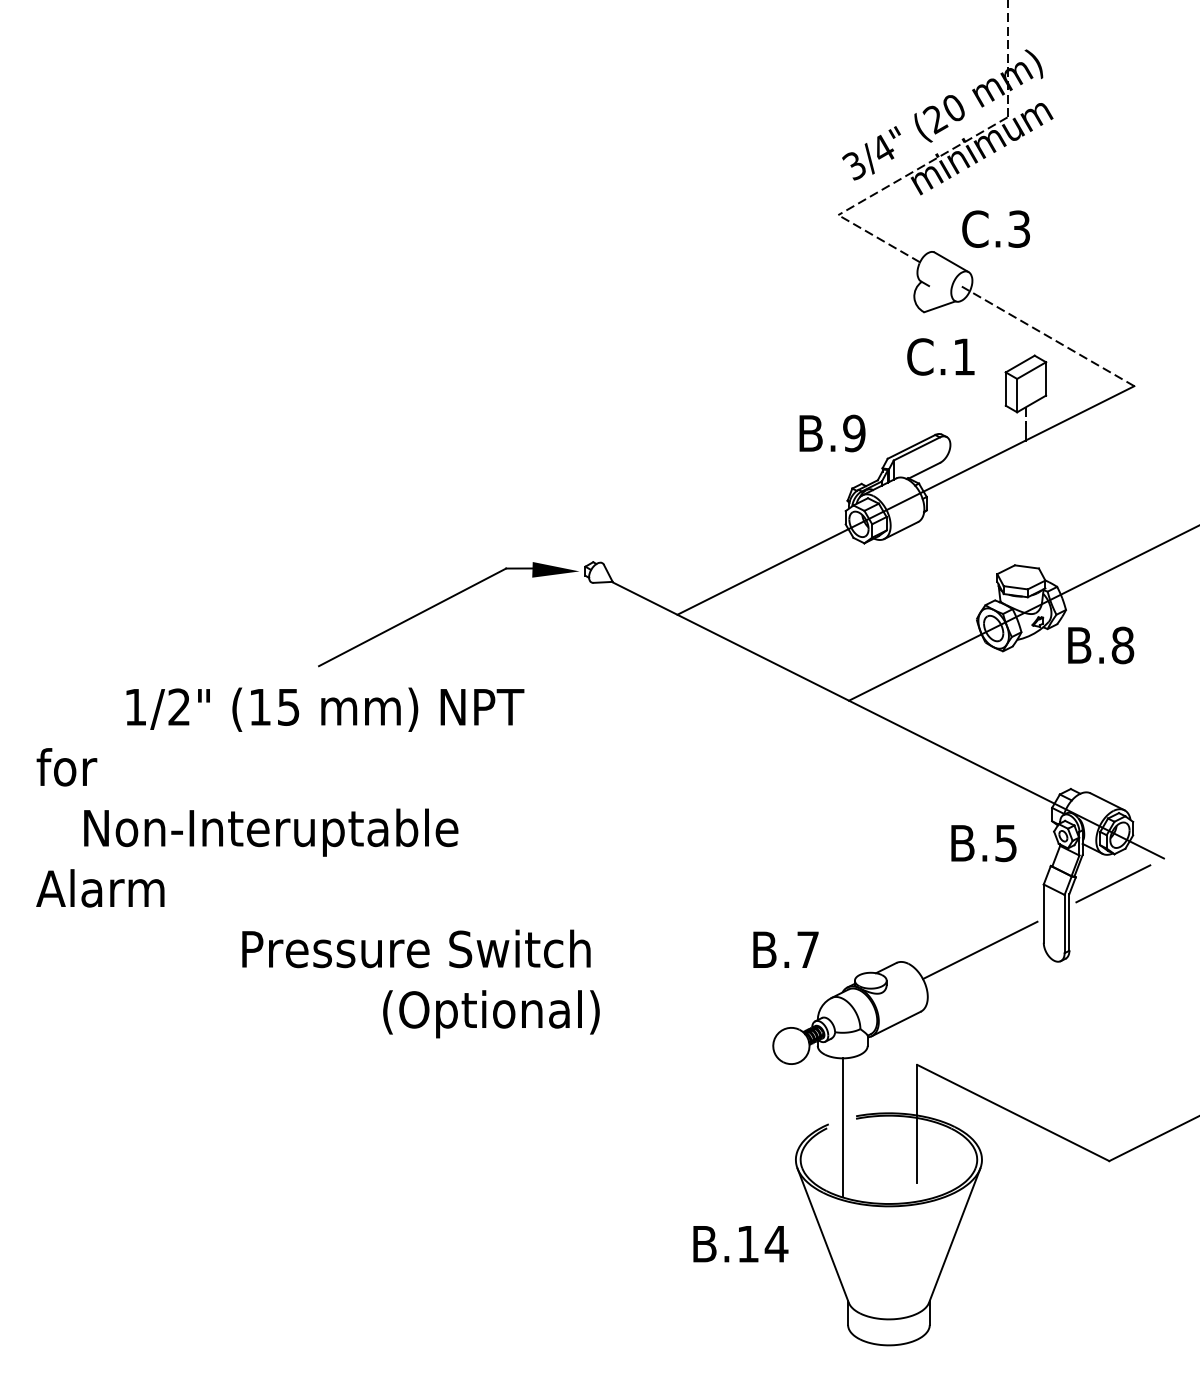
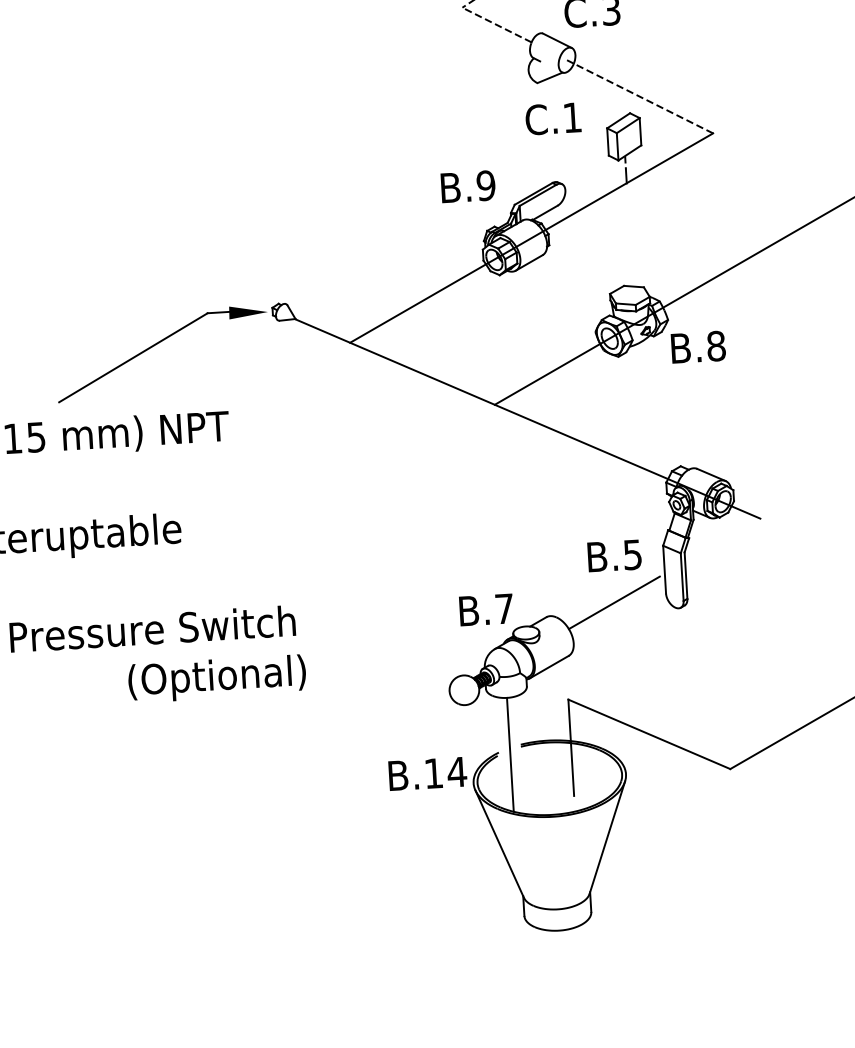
text: (983, 843) -> (614, 556), moved
line: (1113, 883) -> (720, 541), removed
text: (785, 949) -> (486, 609), moved
text: (740, 1244) -> (427, 774), moved

